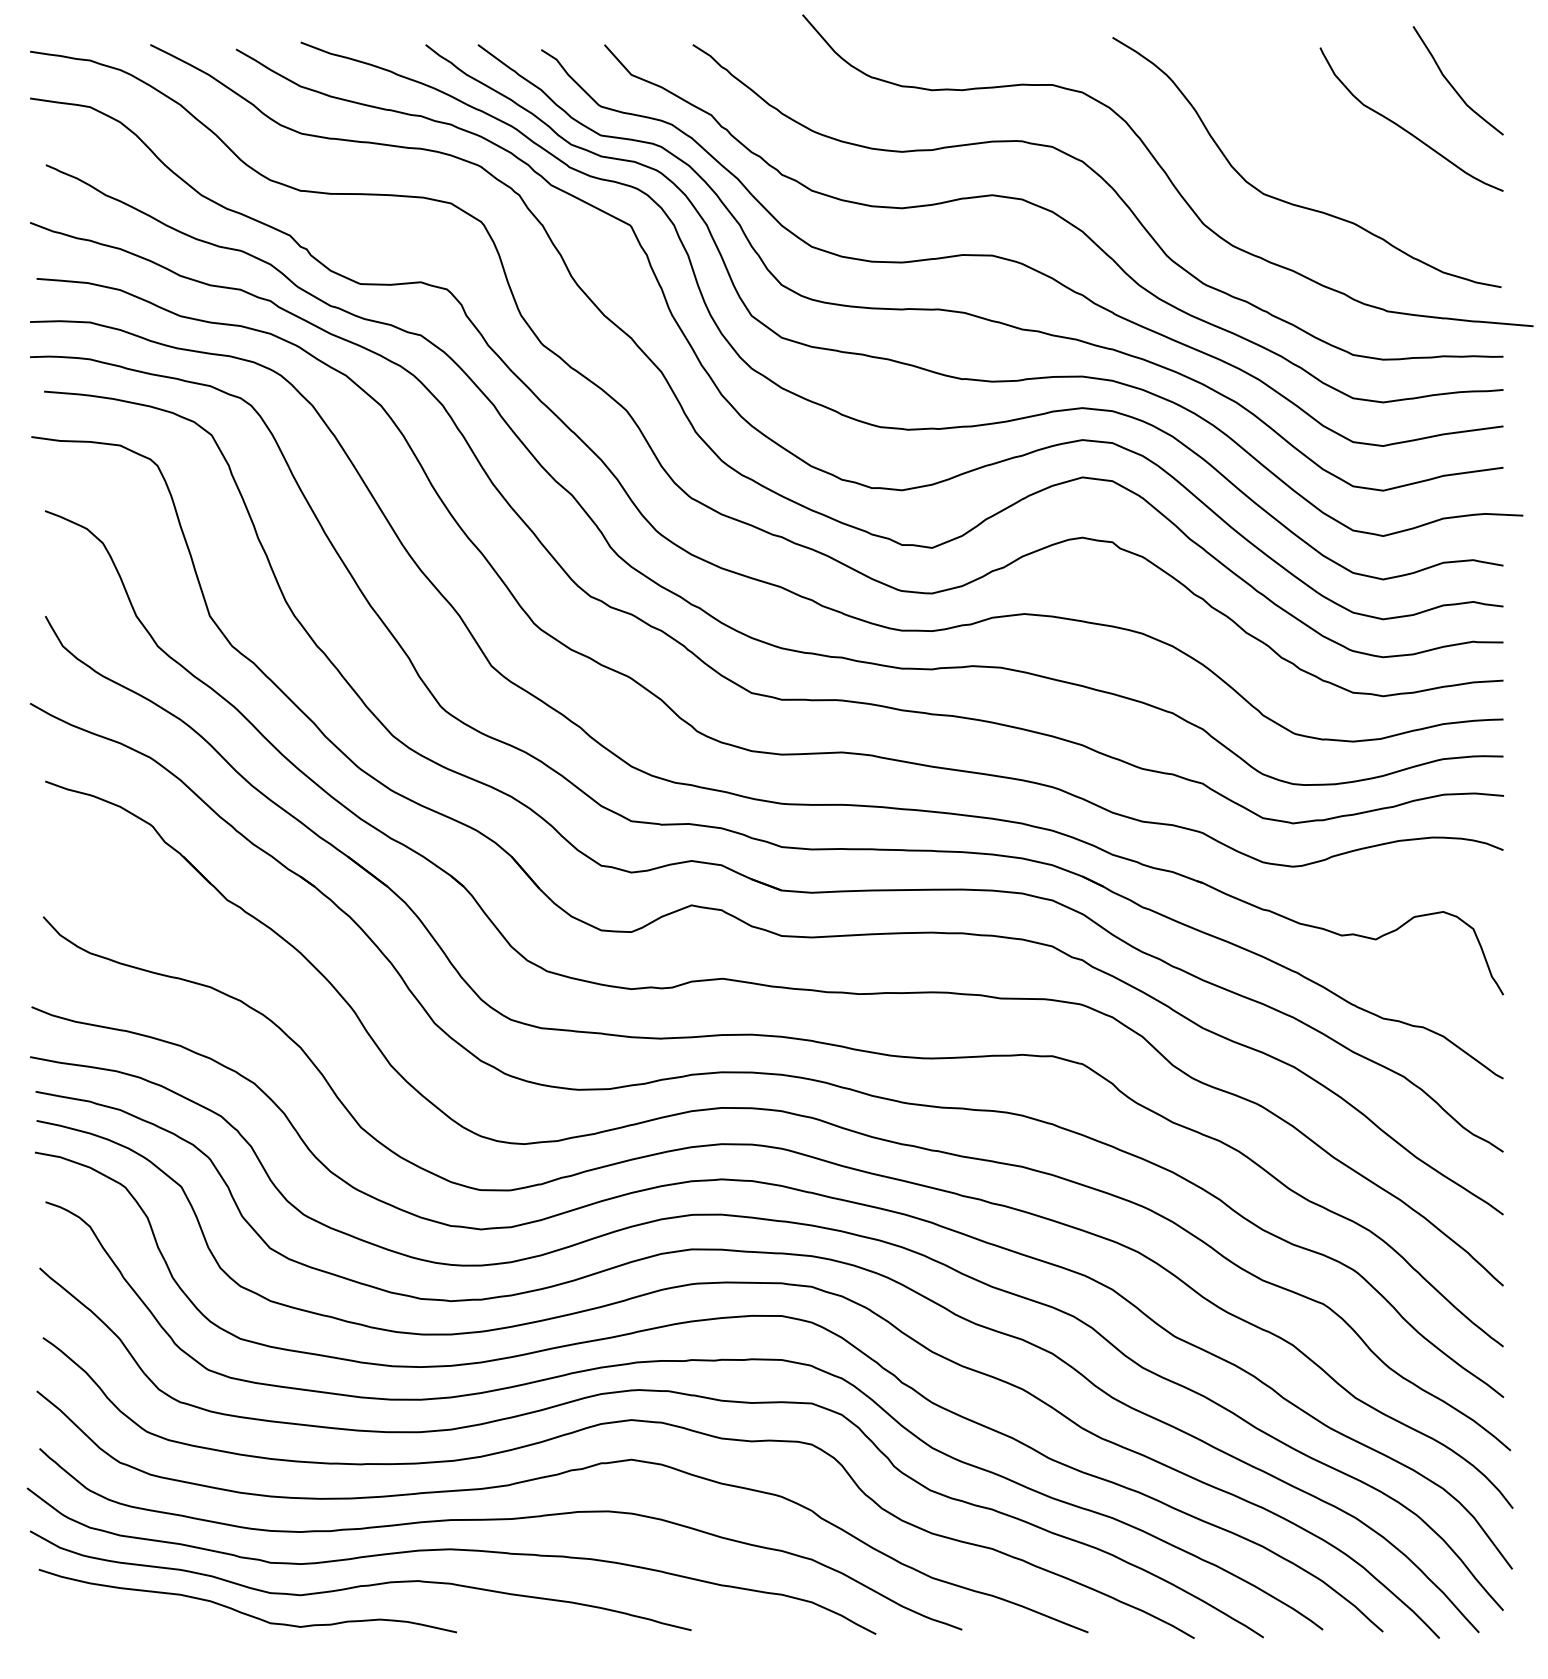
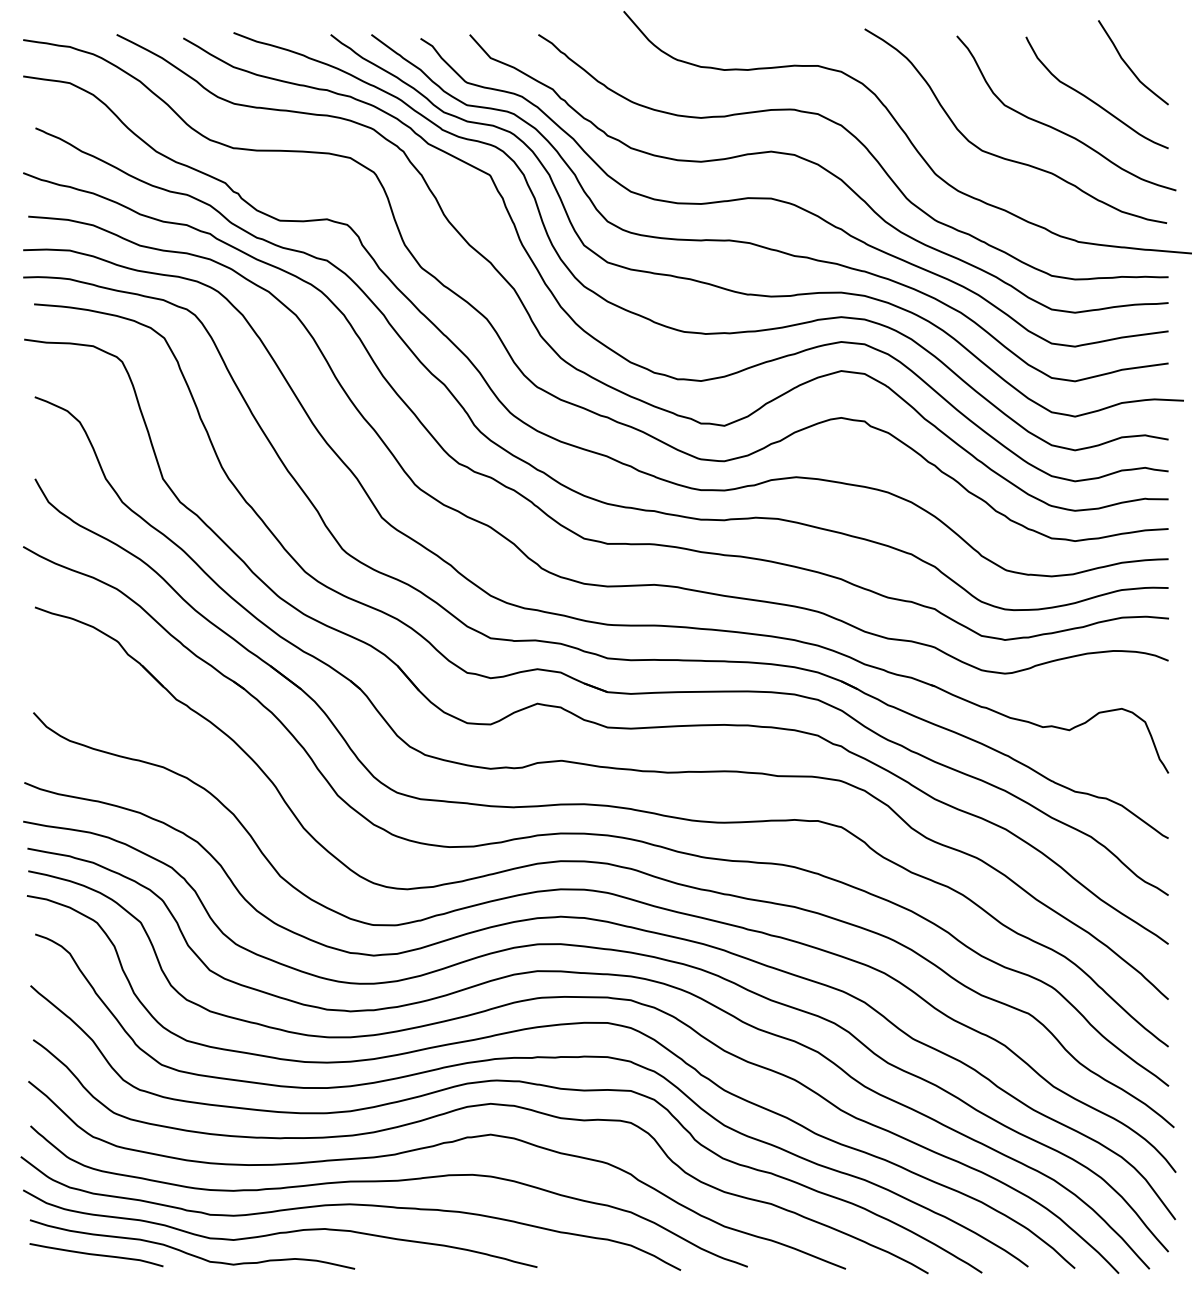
curve: (1363, 167) -> (1059, 130), added
curve: (124, 1614) -> (96, 1254), added

